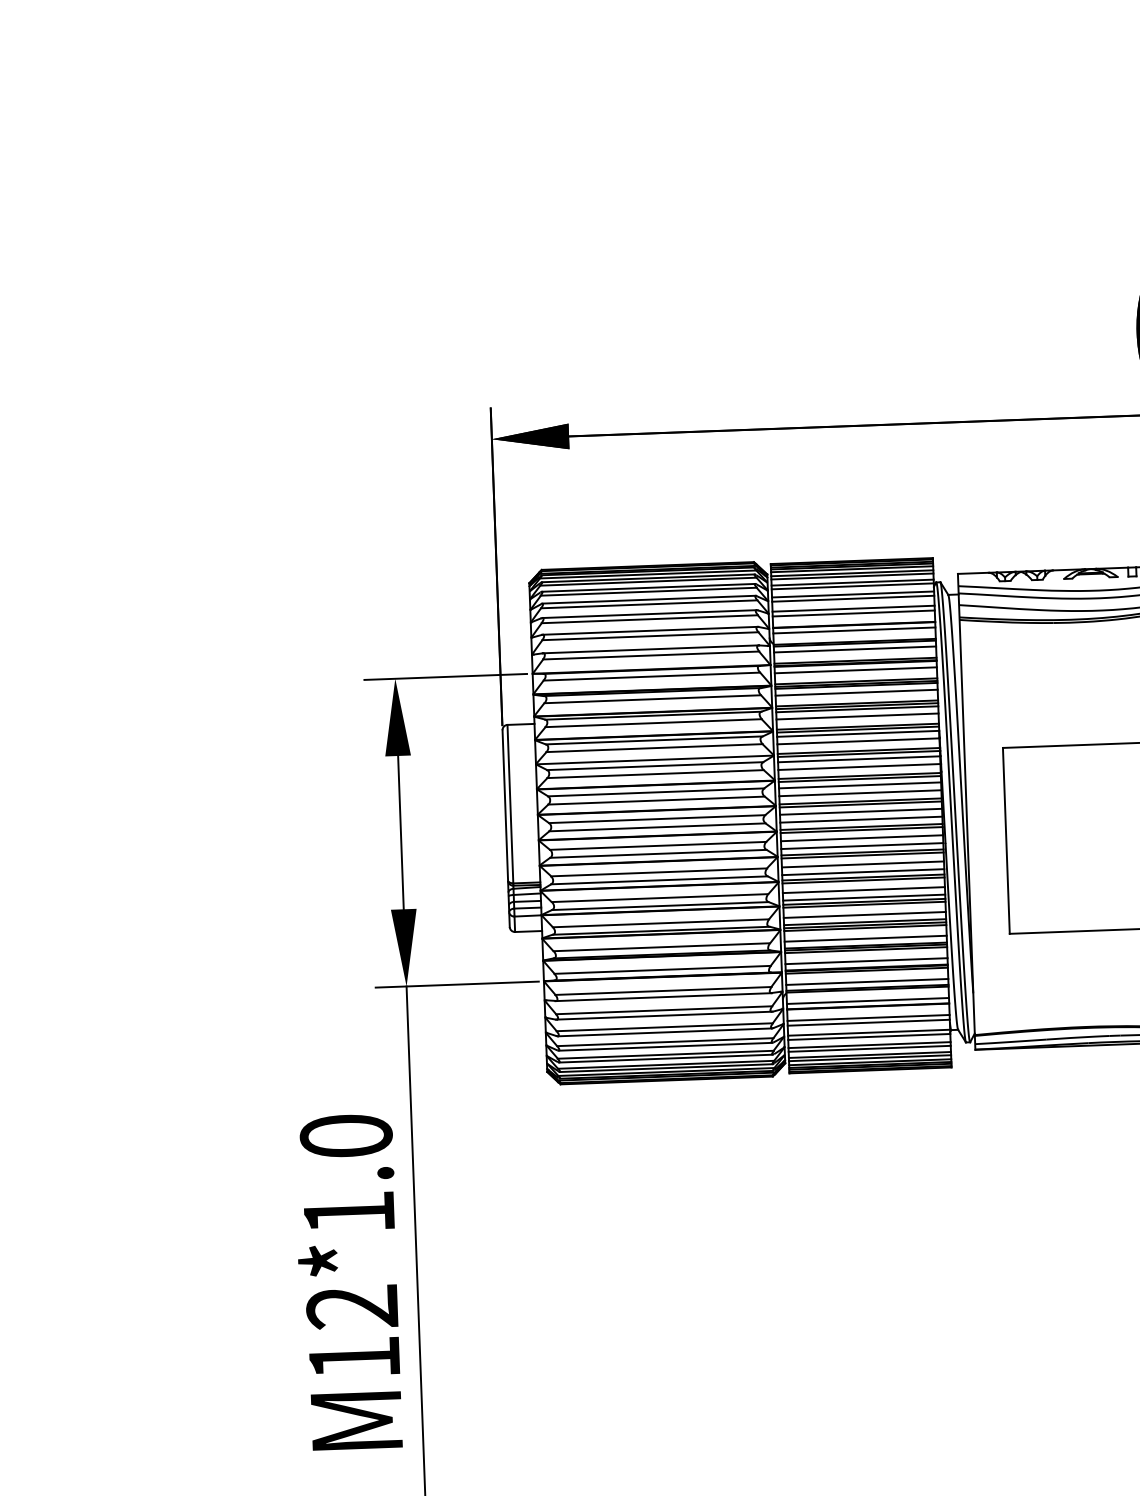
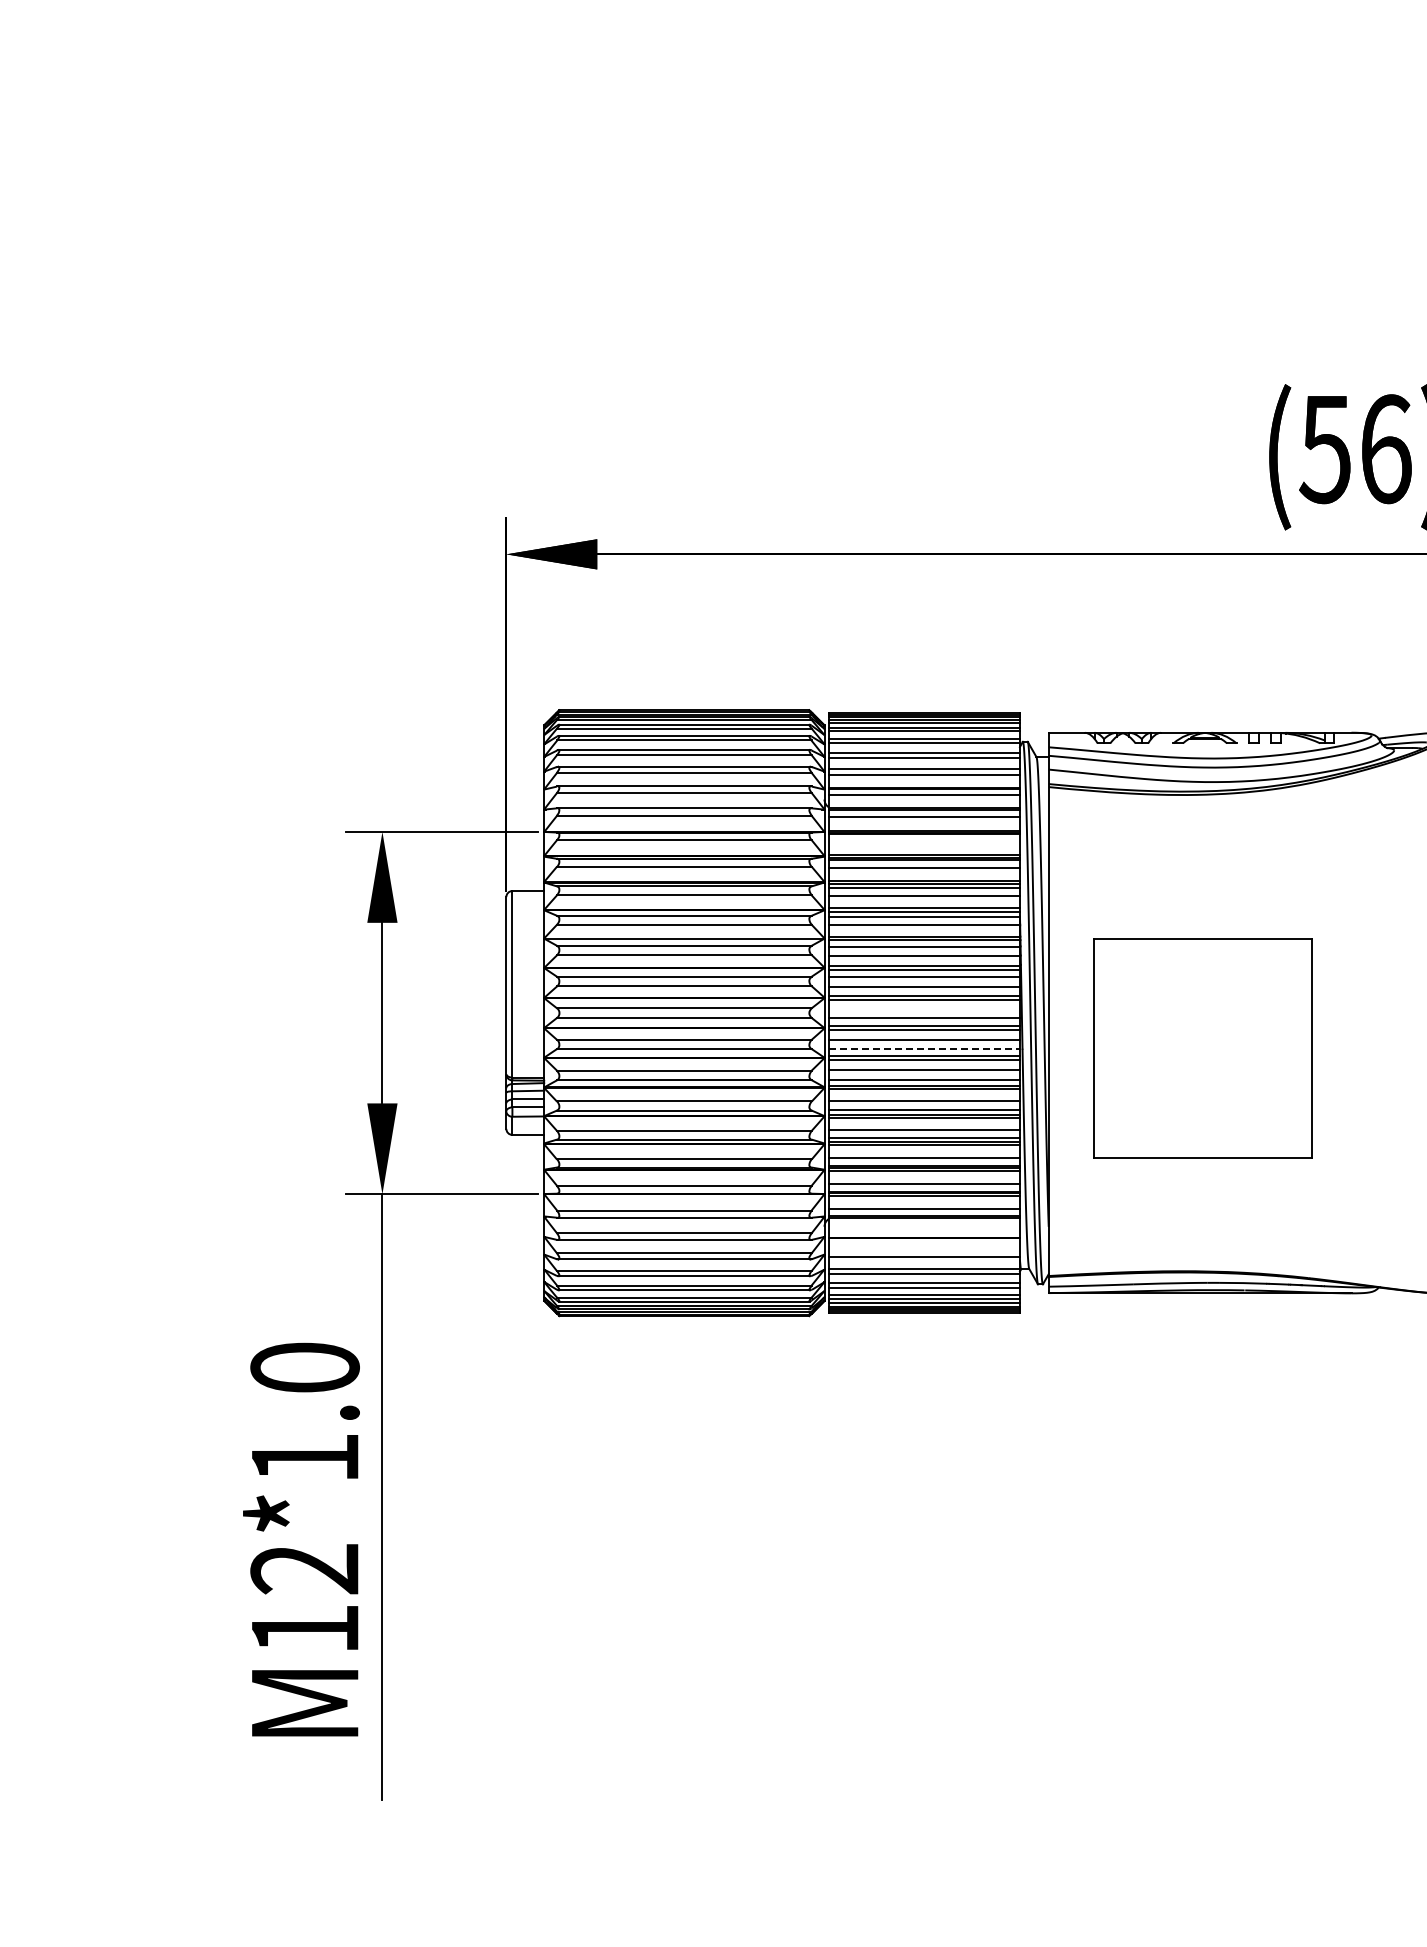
line: (855, 670) -> (924, 841), removed
line: (861, 811) -> (924, 1008), removed
line: (863, 845) -> (925, 1048), solid -> dashed
line: (867, 1001) -> (924, 1231), removed
line: (868, 1018) -> (924, 1251), removed

